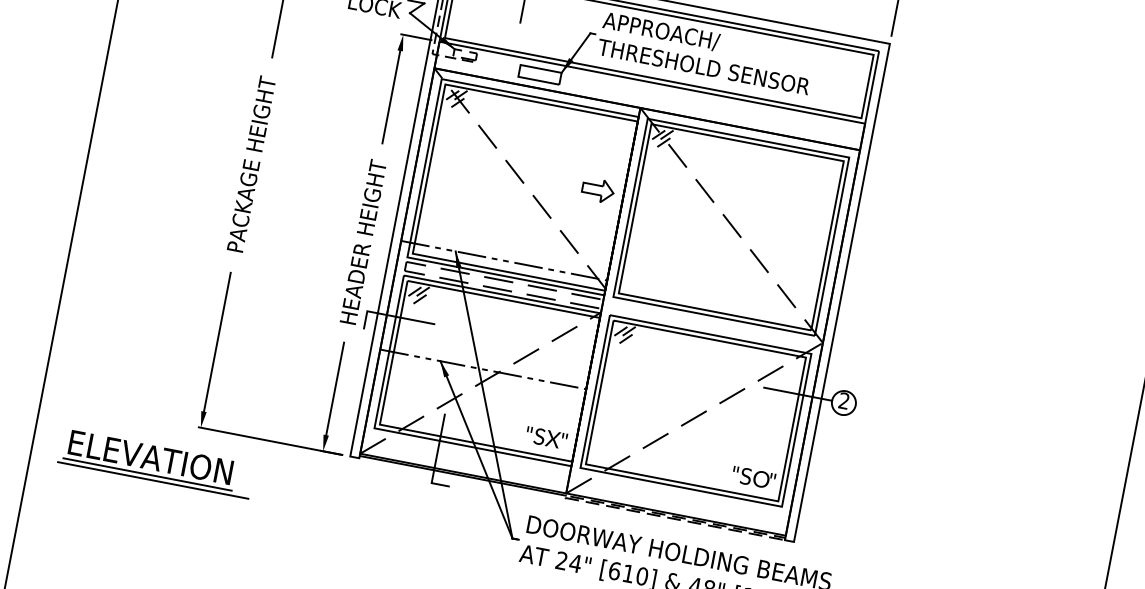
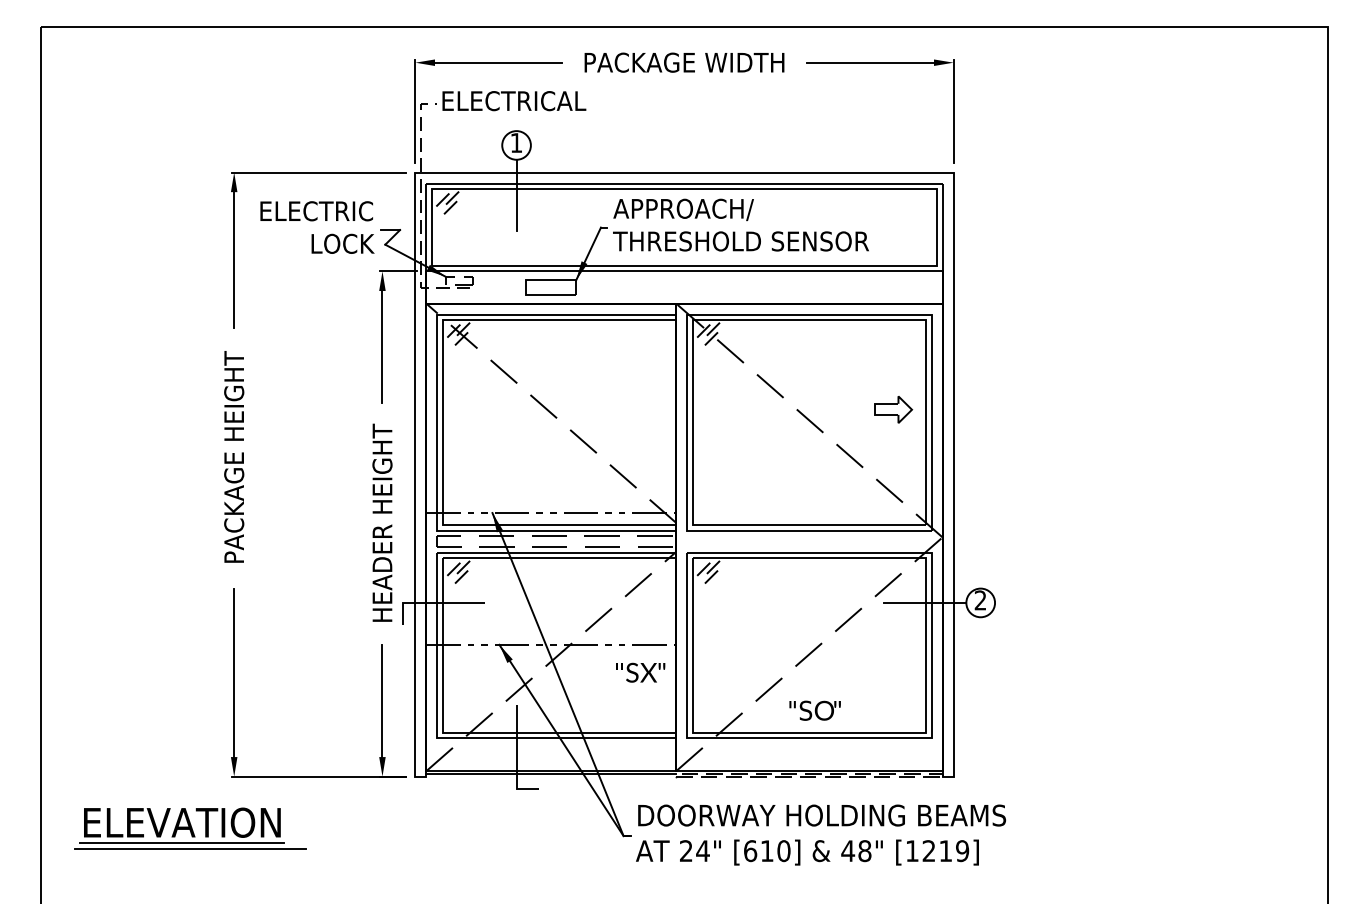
part: (598, 190) -> (893, 409), moved
text: (546, 437) -> (640, 672), moved
text: (753, 477) -> (814, 710), moved

